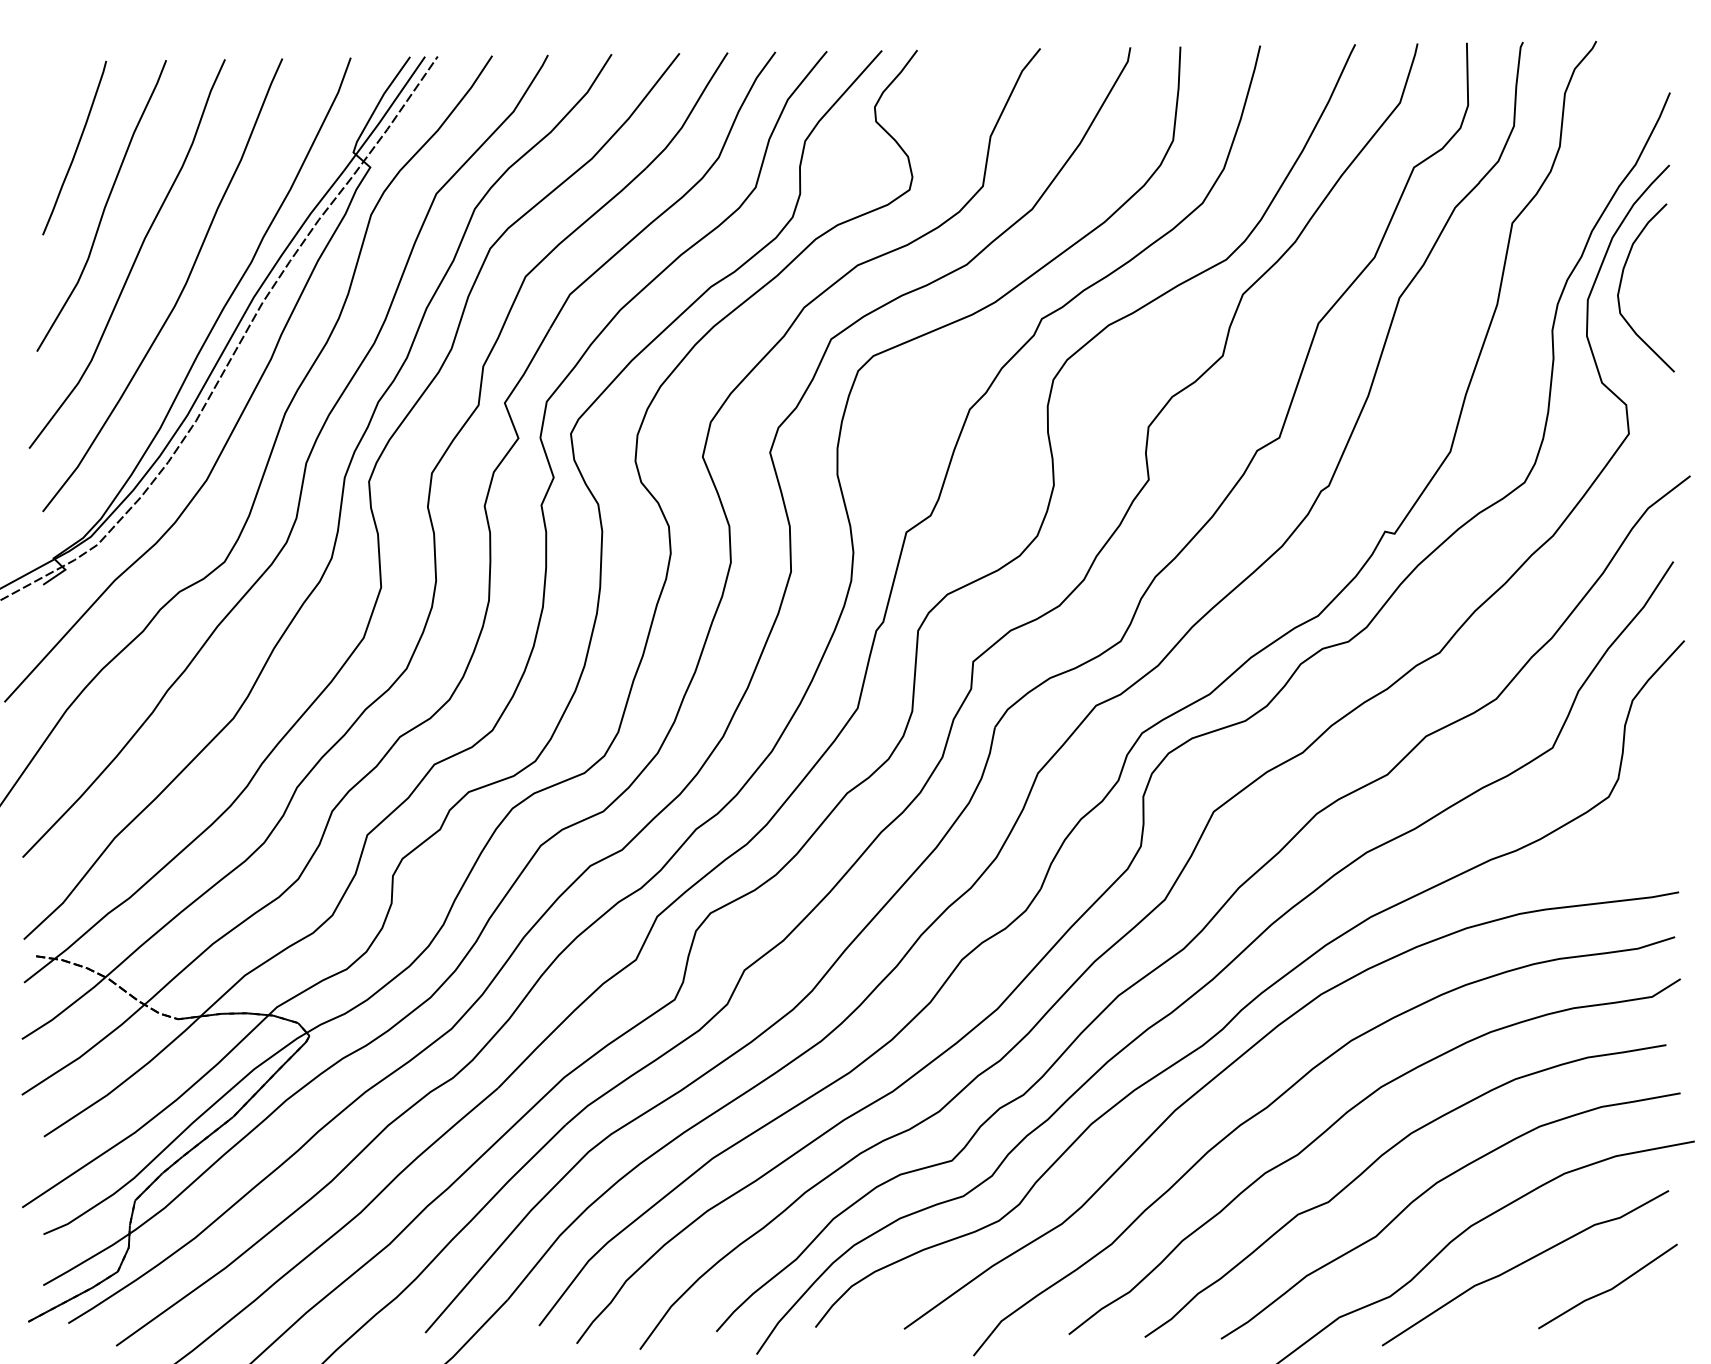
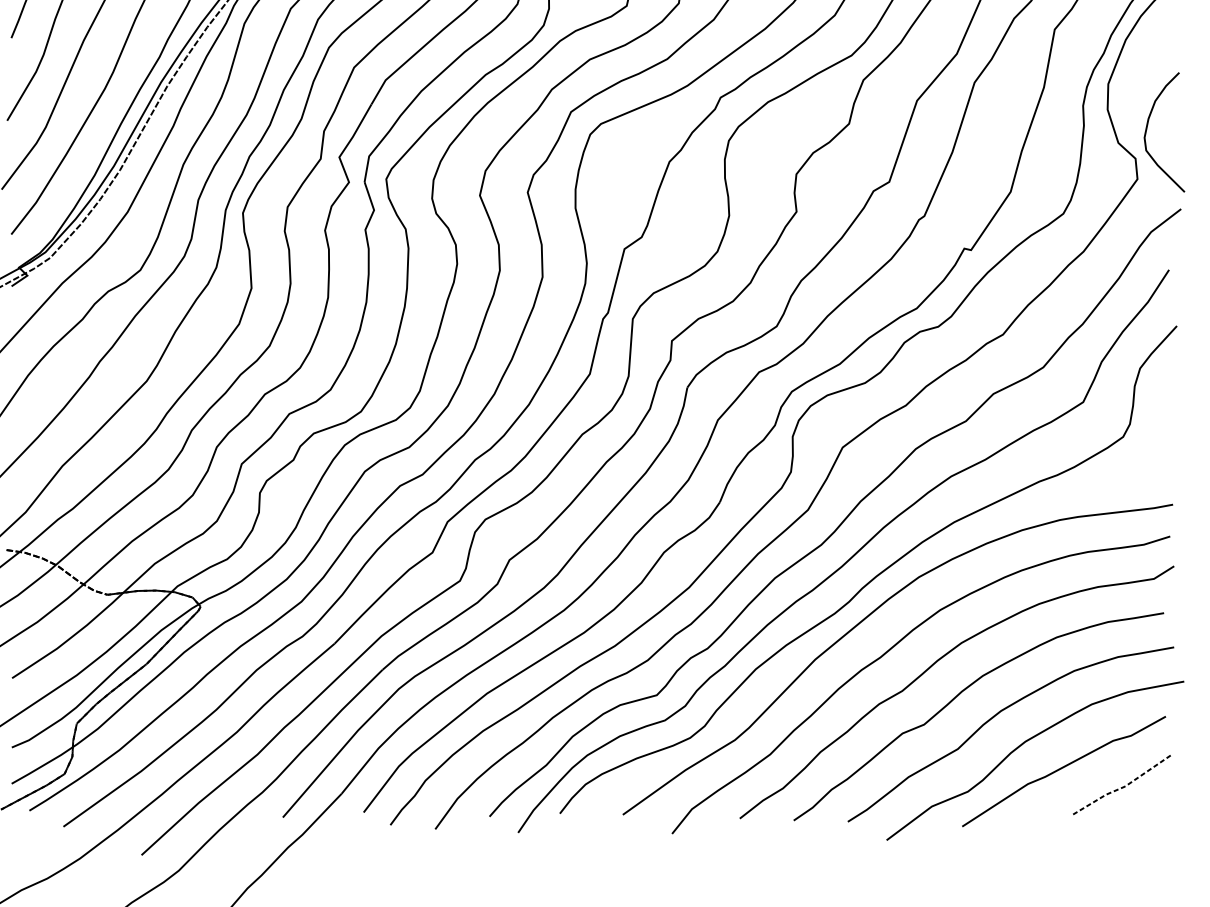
curve: (1621, 284) -> (1147, 129), moved
line: (1609, 1290) -> (1123, 787), solid -> dashed

